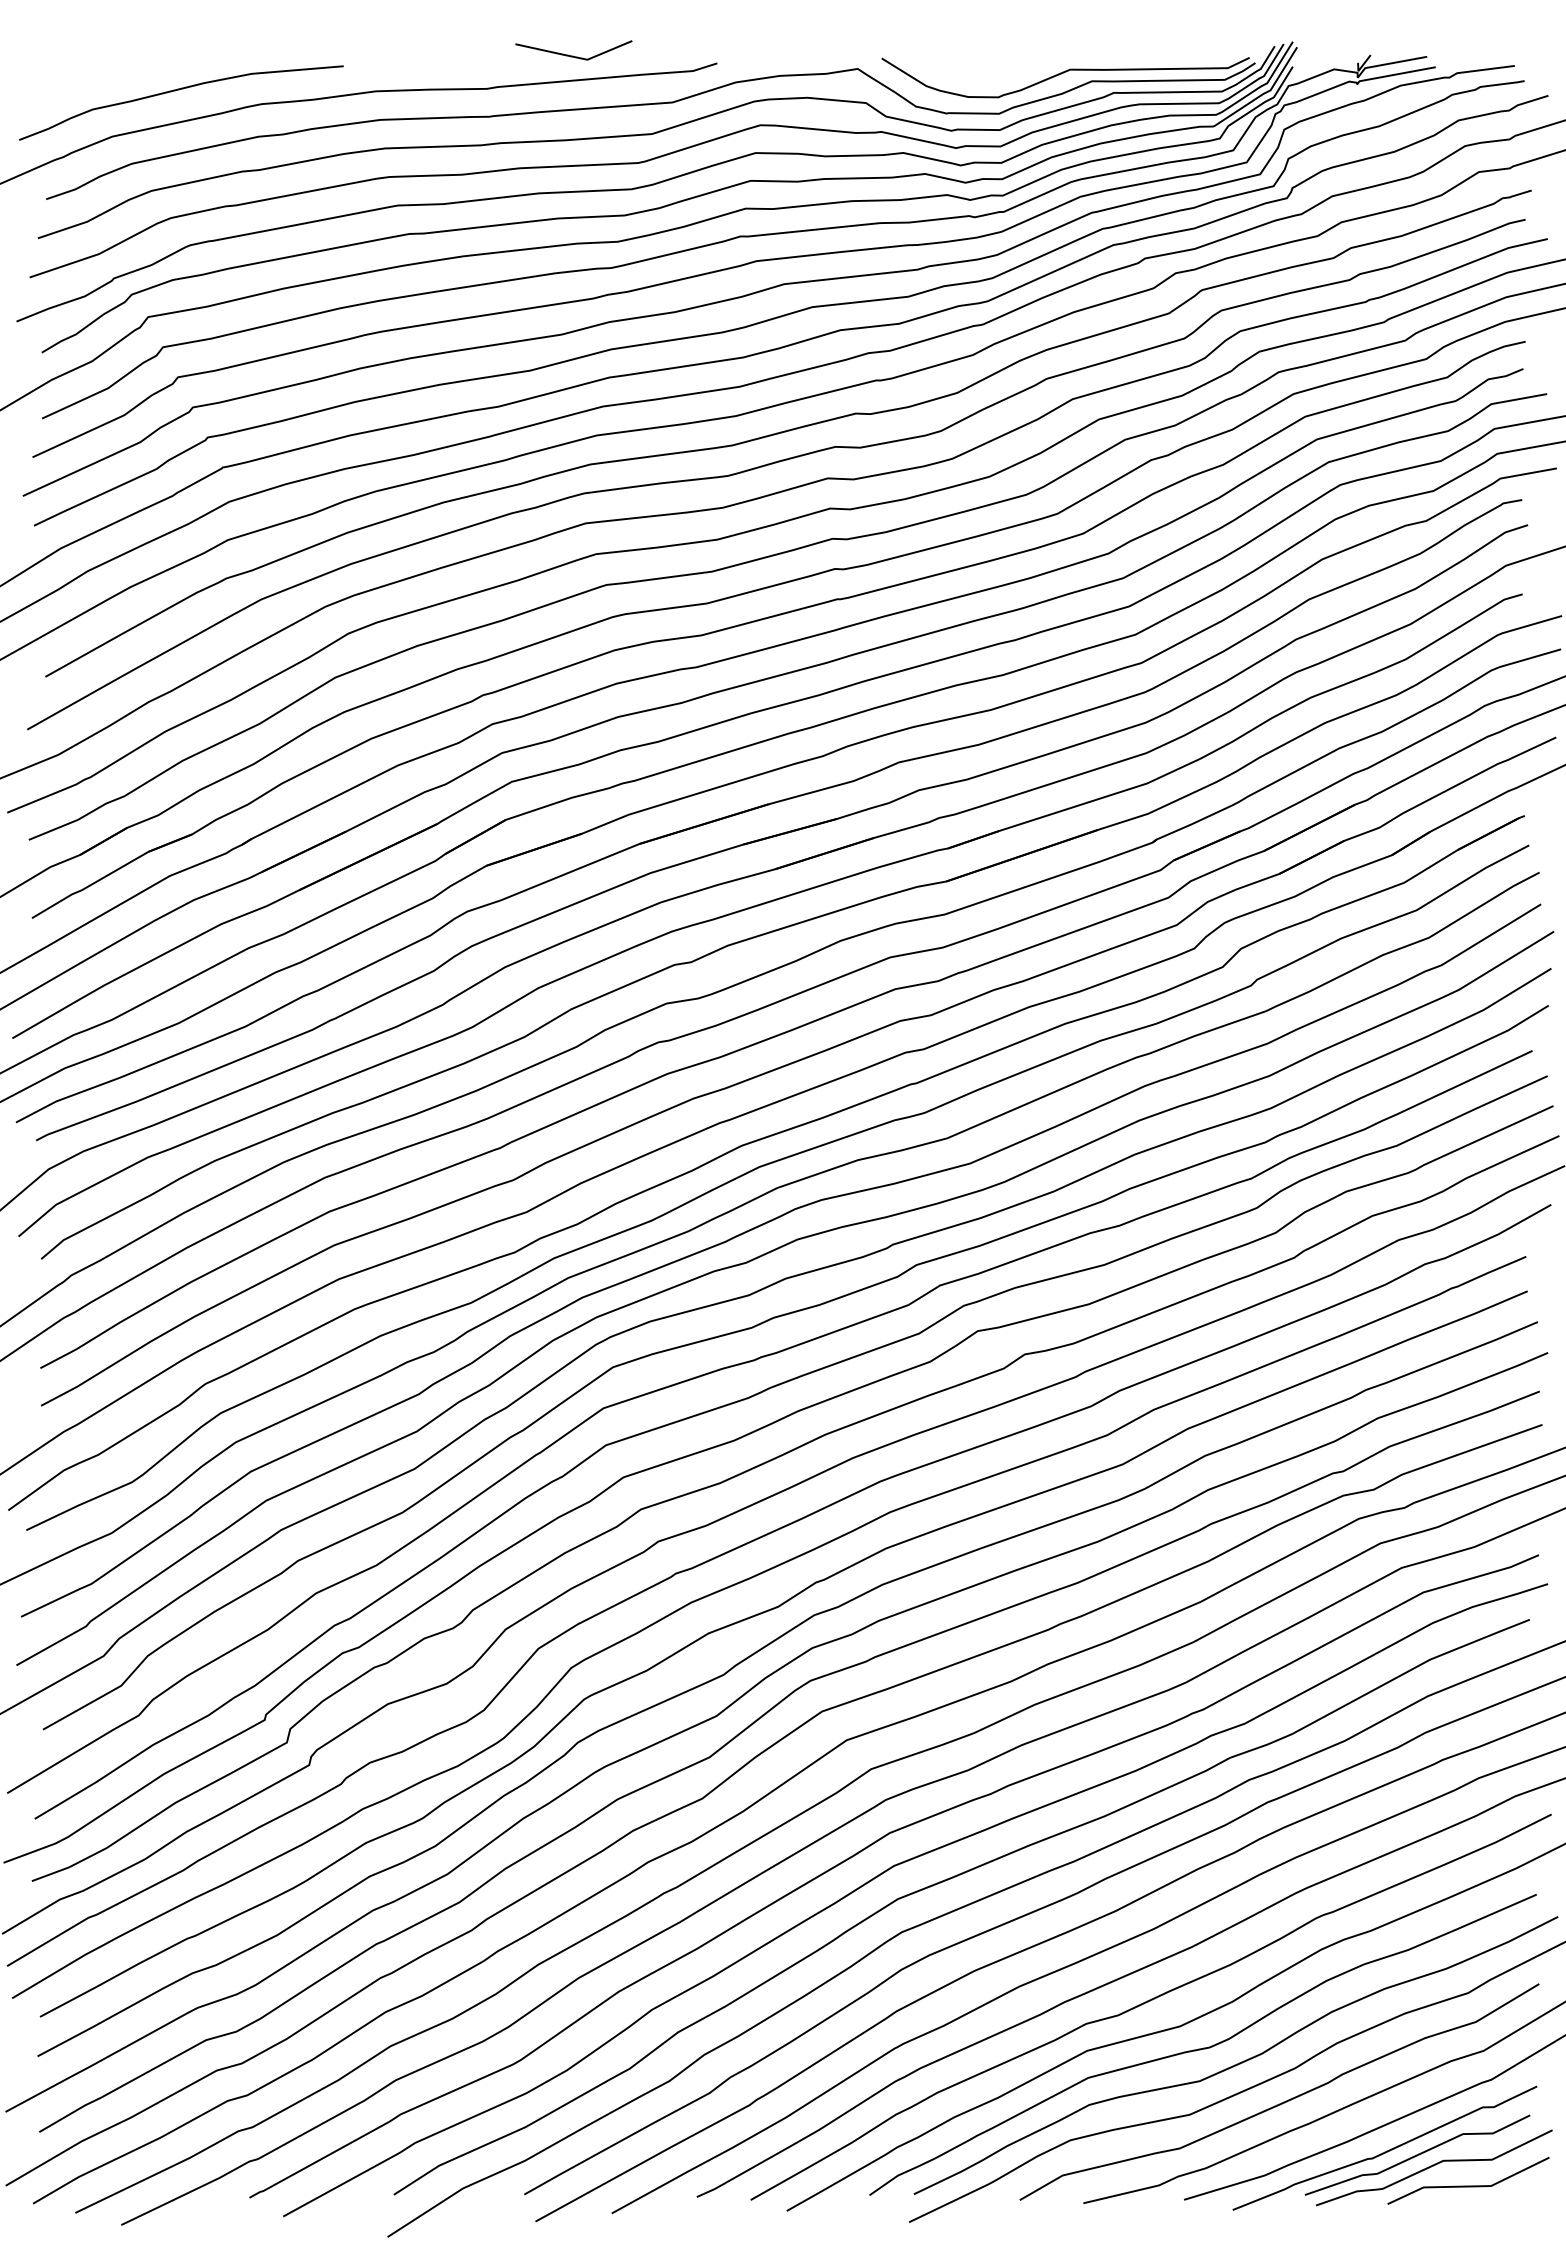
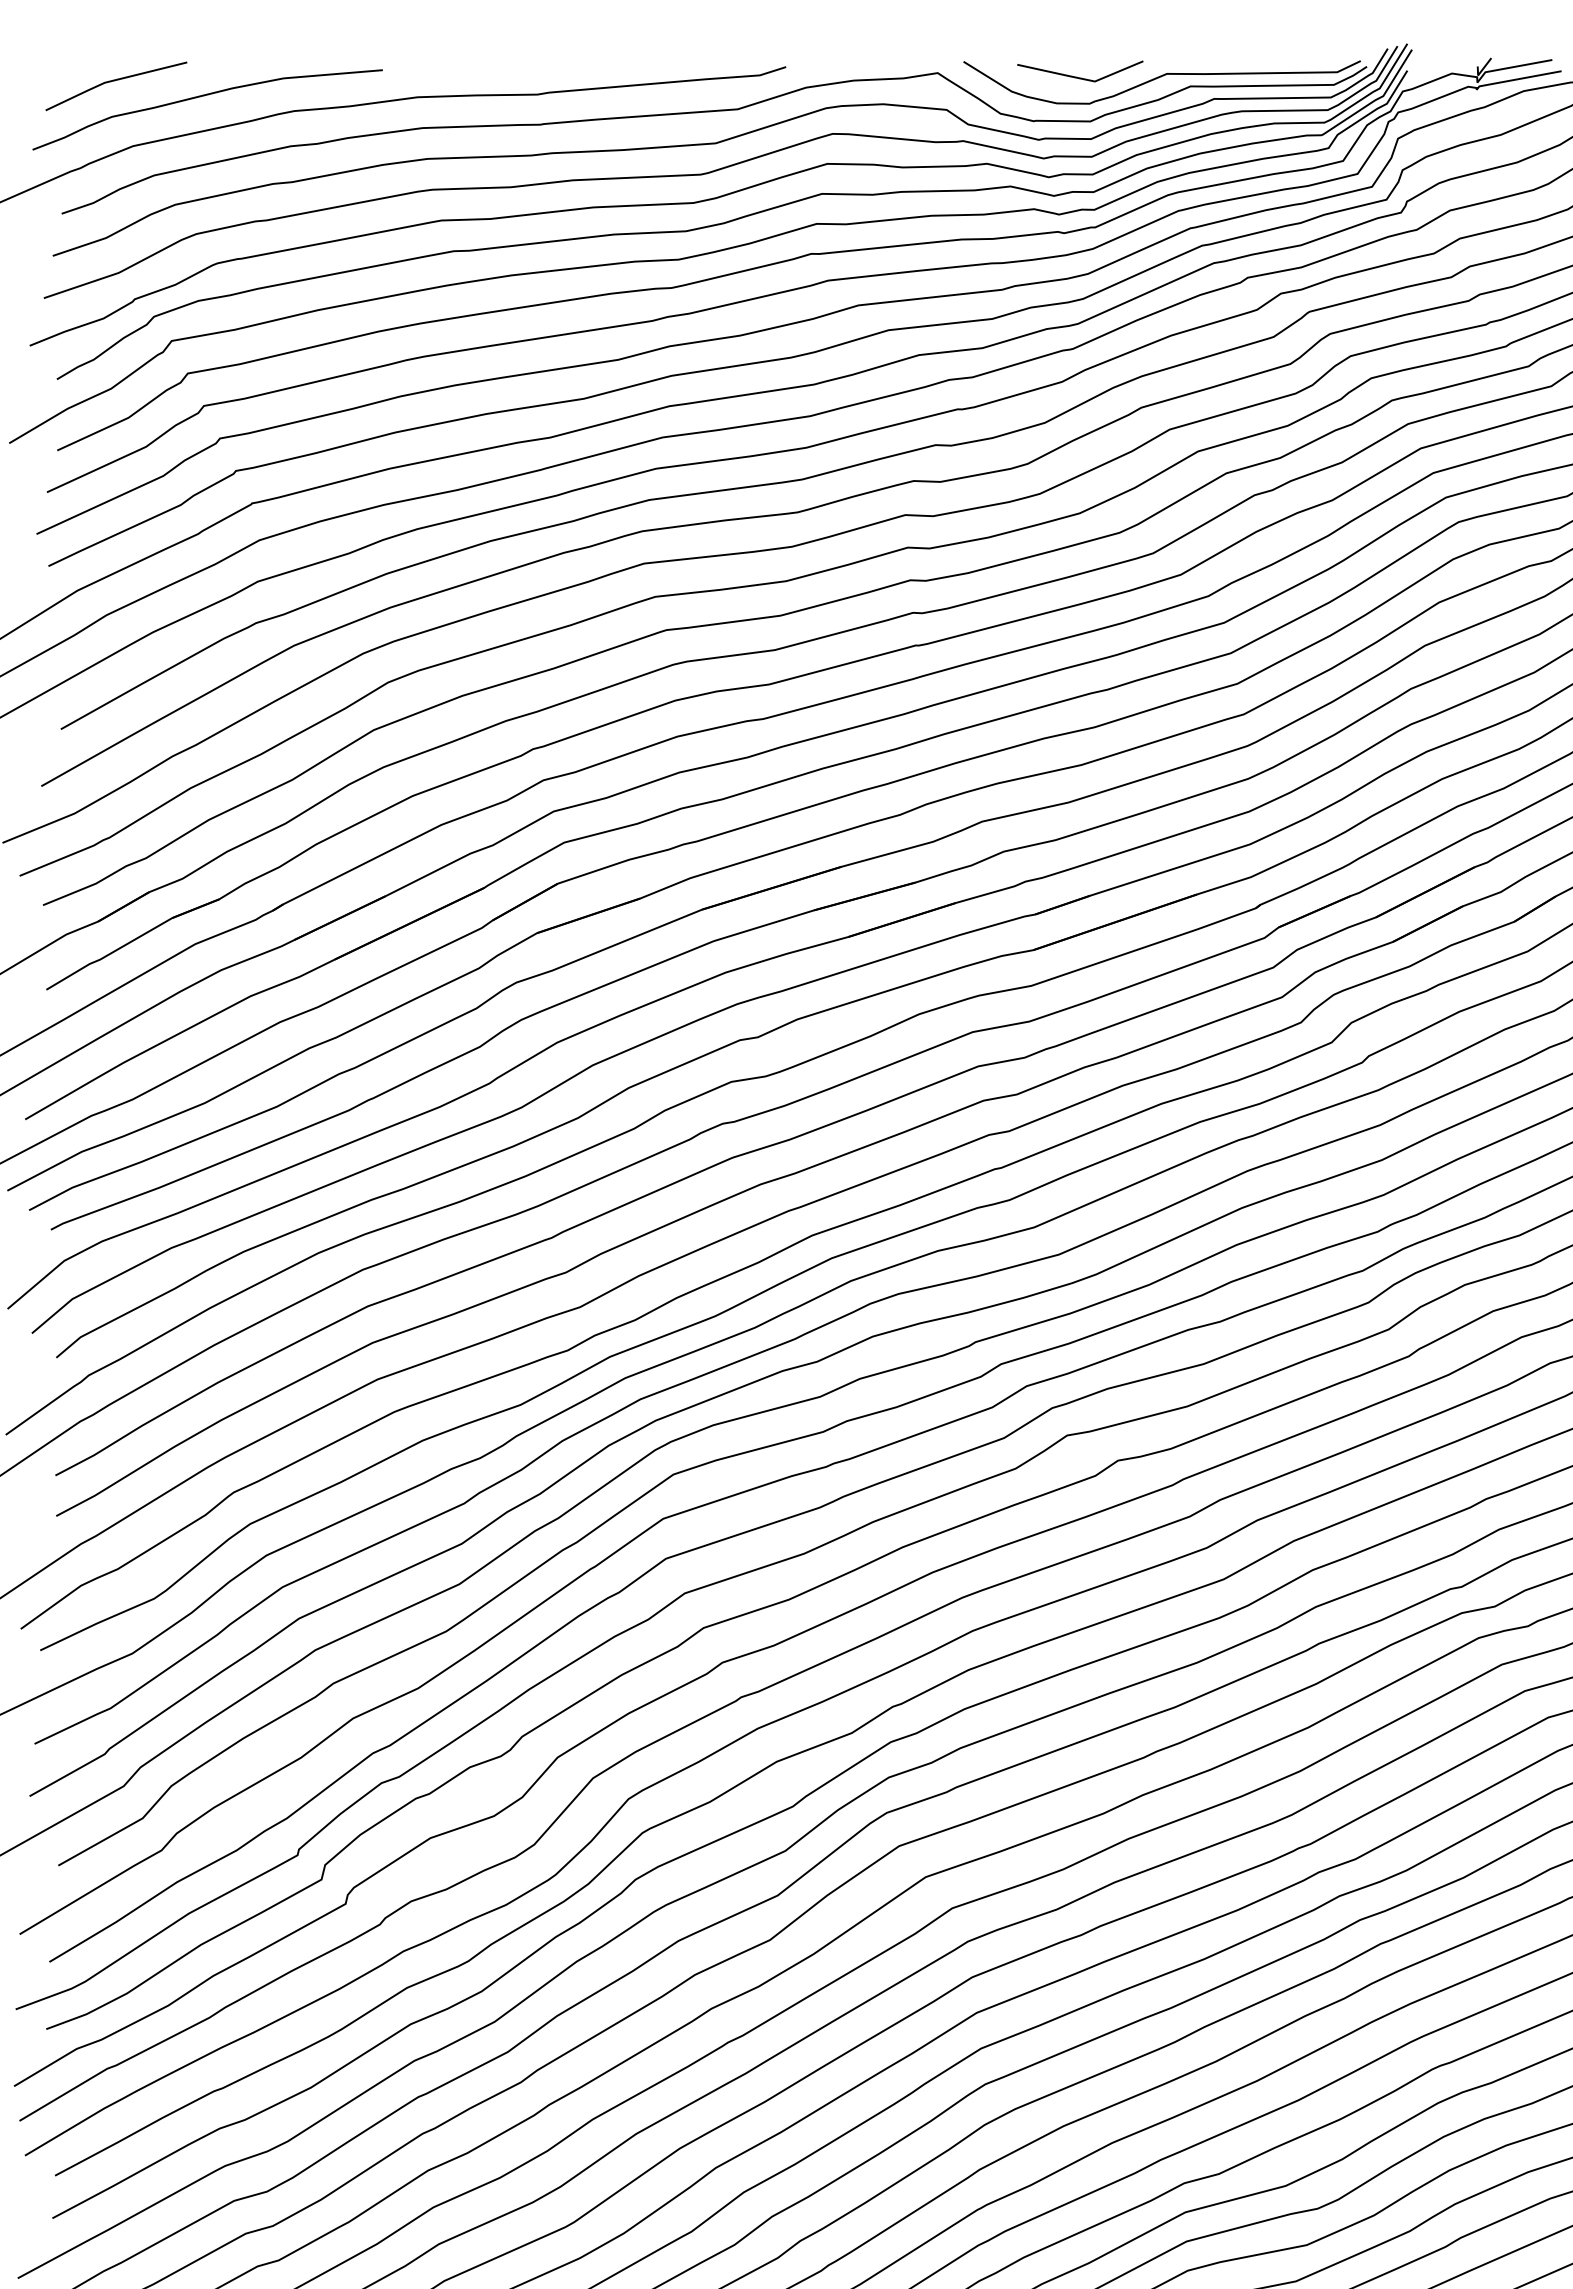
line: (573, 55) -> (1079, 76), moved
line: (96, 76) -> (116, 81), added

